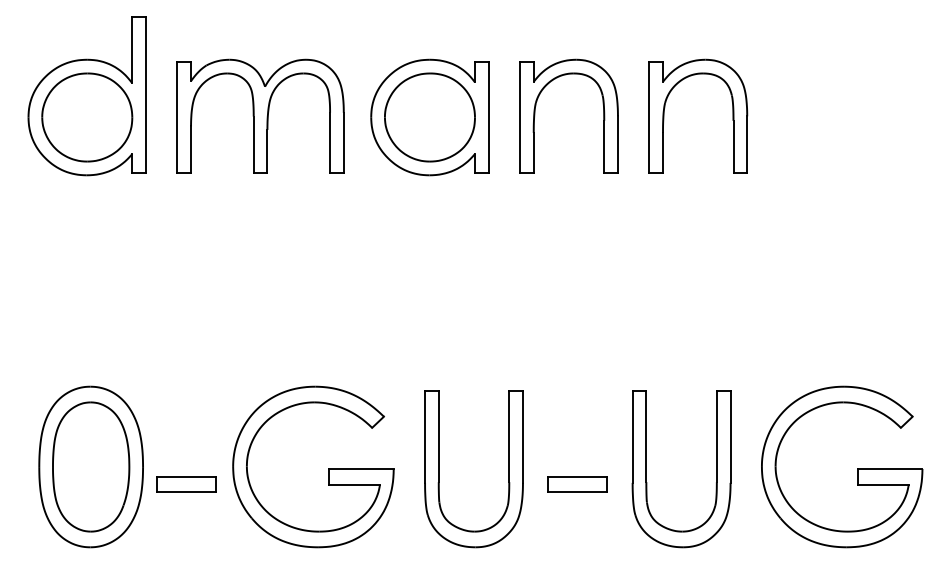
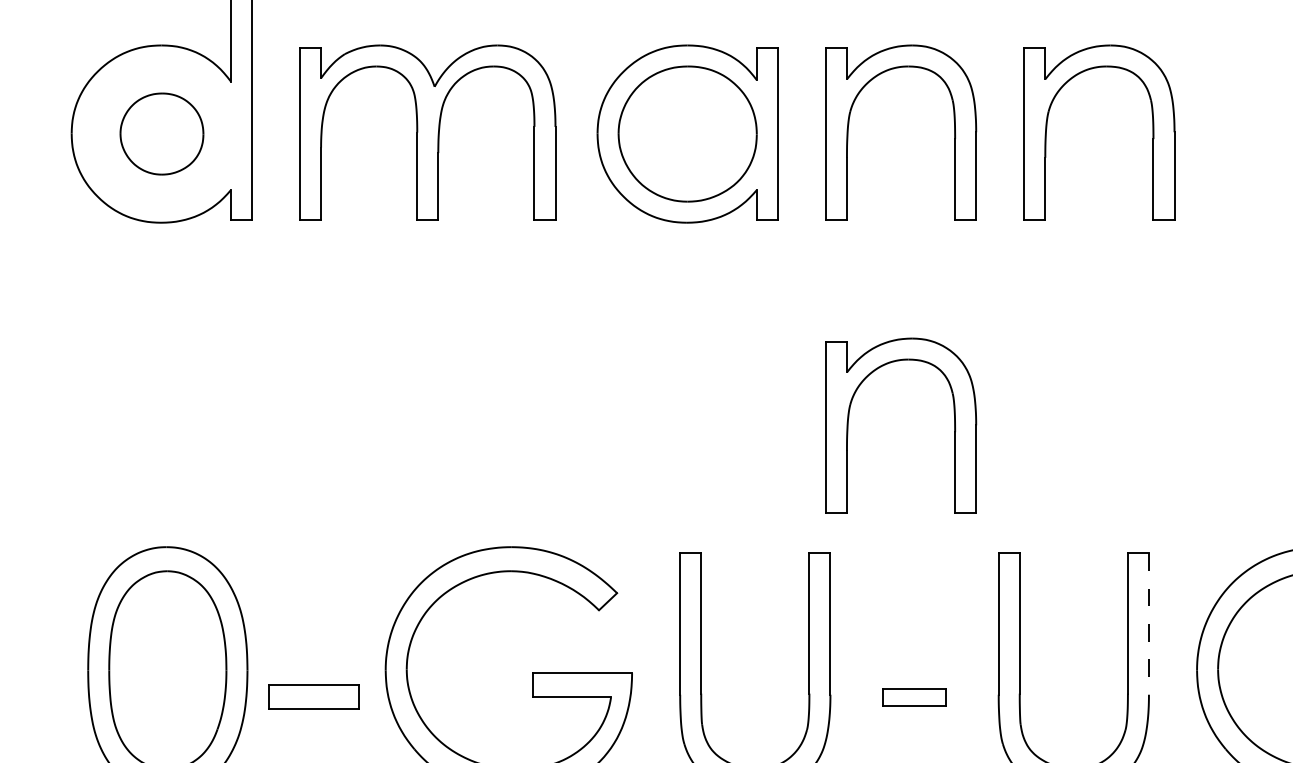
part: (87, 117) -> (162, 134), size x0.6
part: (535, 306) -> (849, 424), added
line: (730, 437) -> (1148, 625), solid -> dashed
part: (577, 484) -> (914, 697), size x0.7

